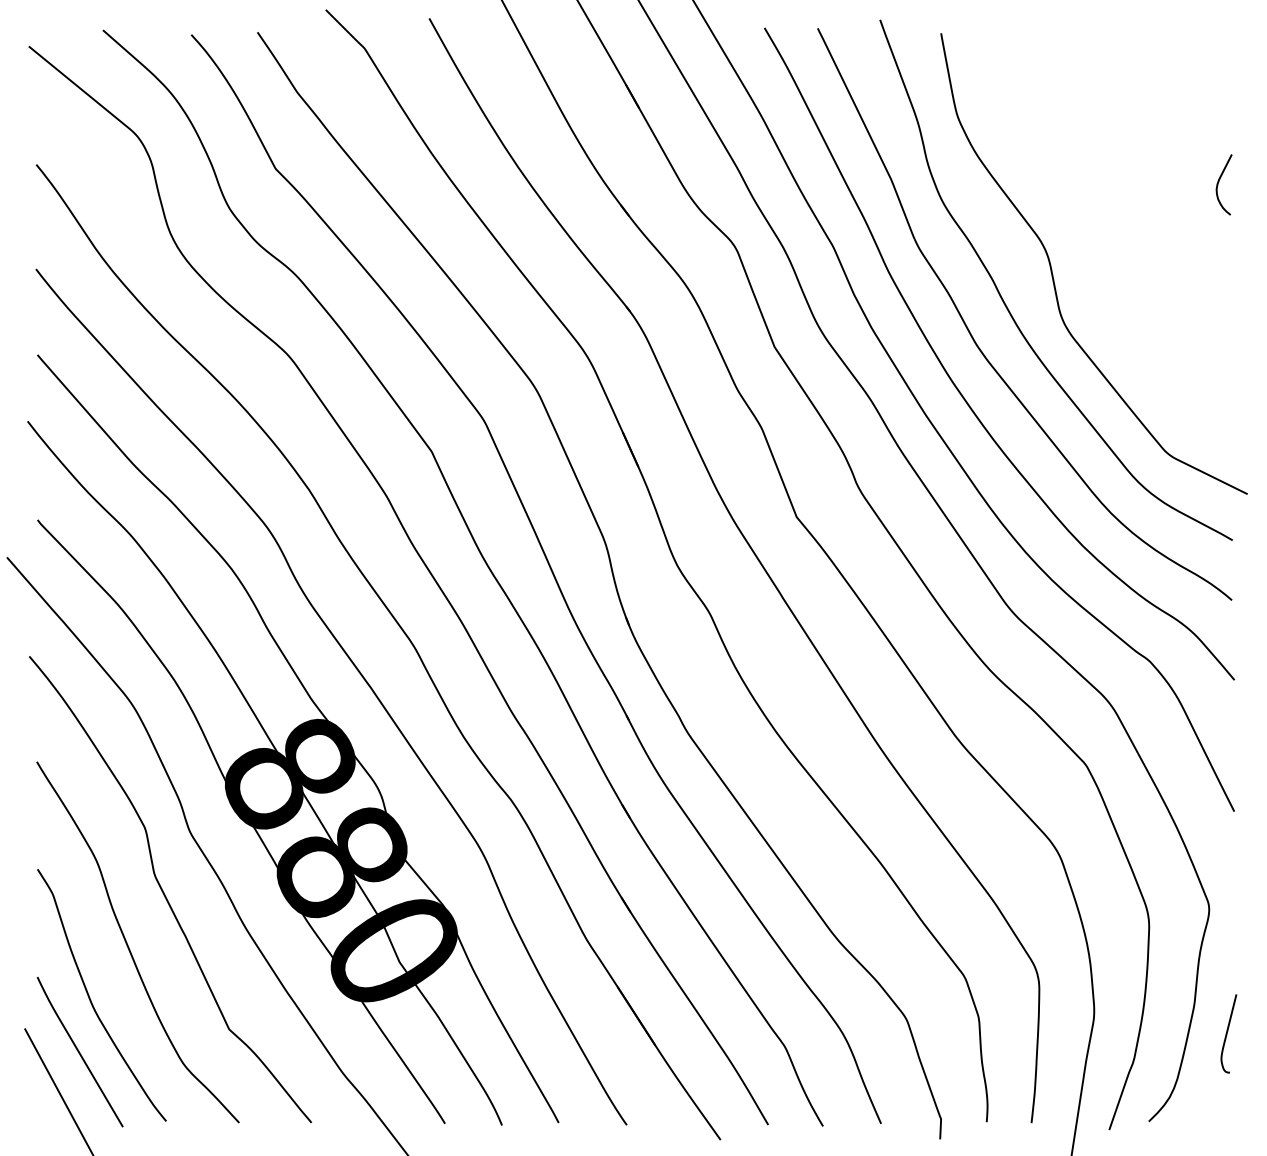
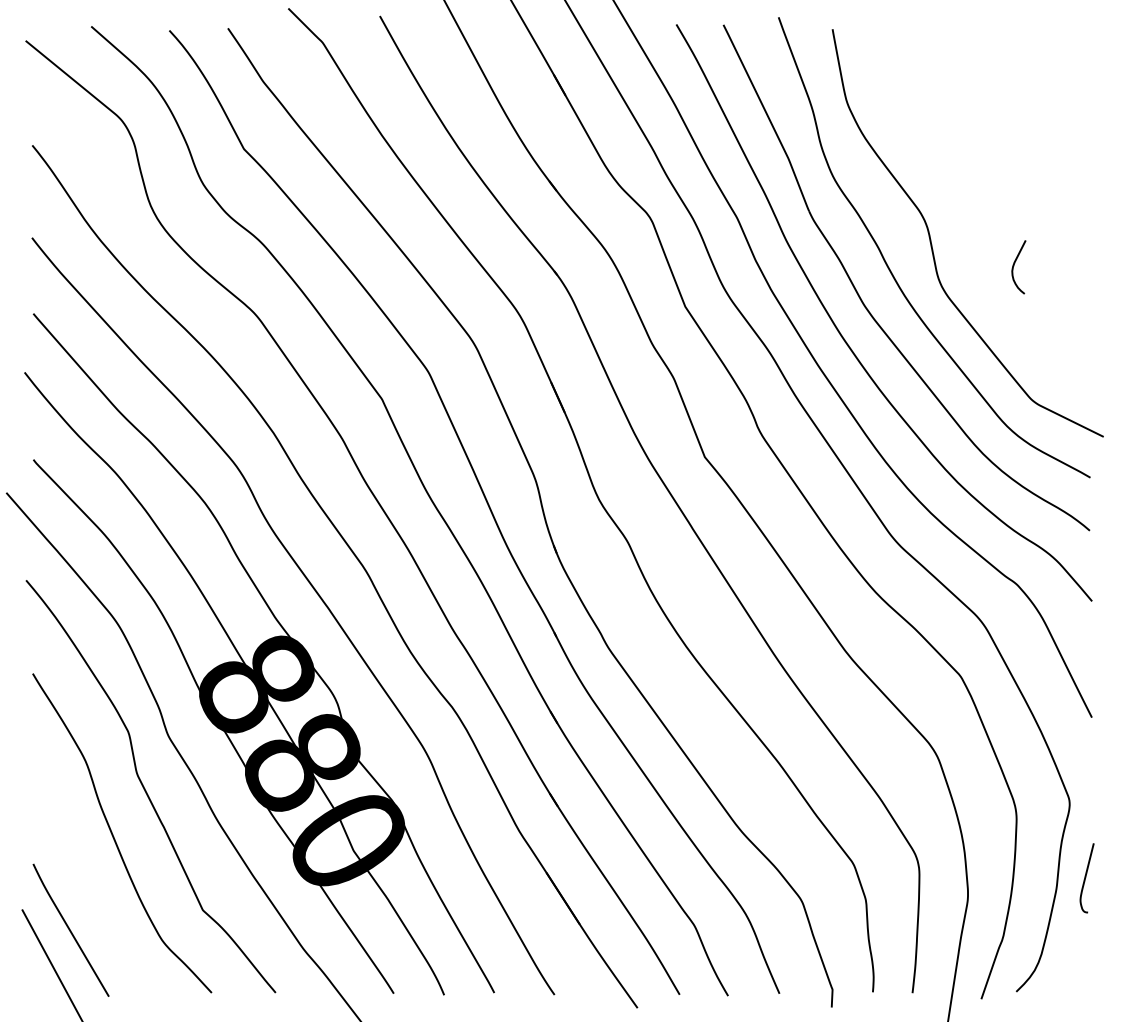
curve: (1219, 183) -> (1014, 266), moved
curve: (90, 998) -> (80, 882), removed
curve: (1228, 1033) -> (1086, 877), moved

